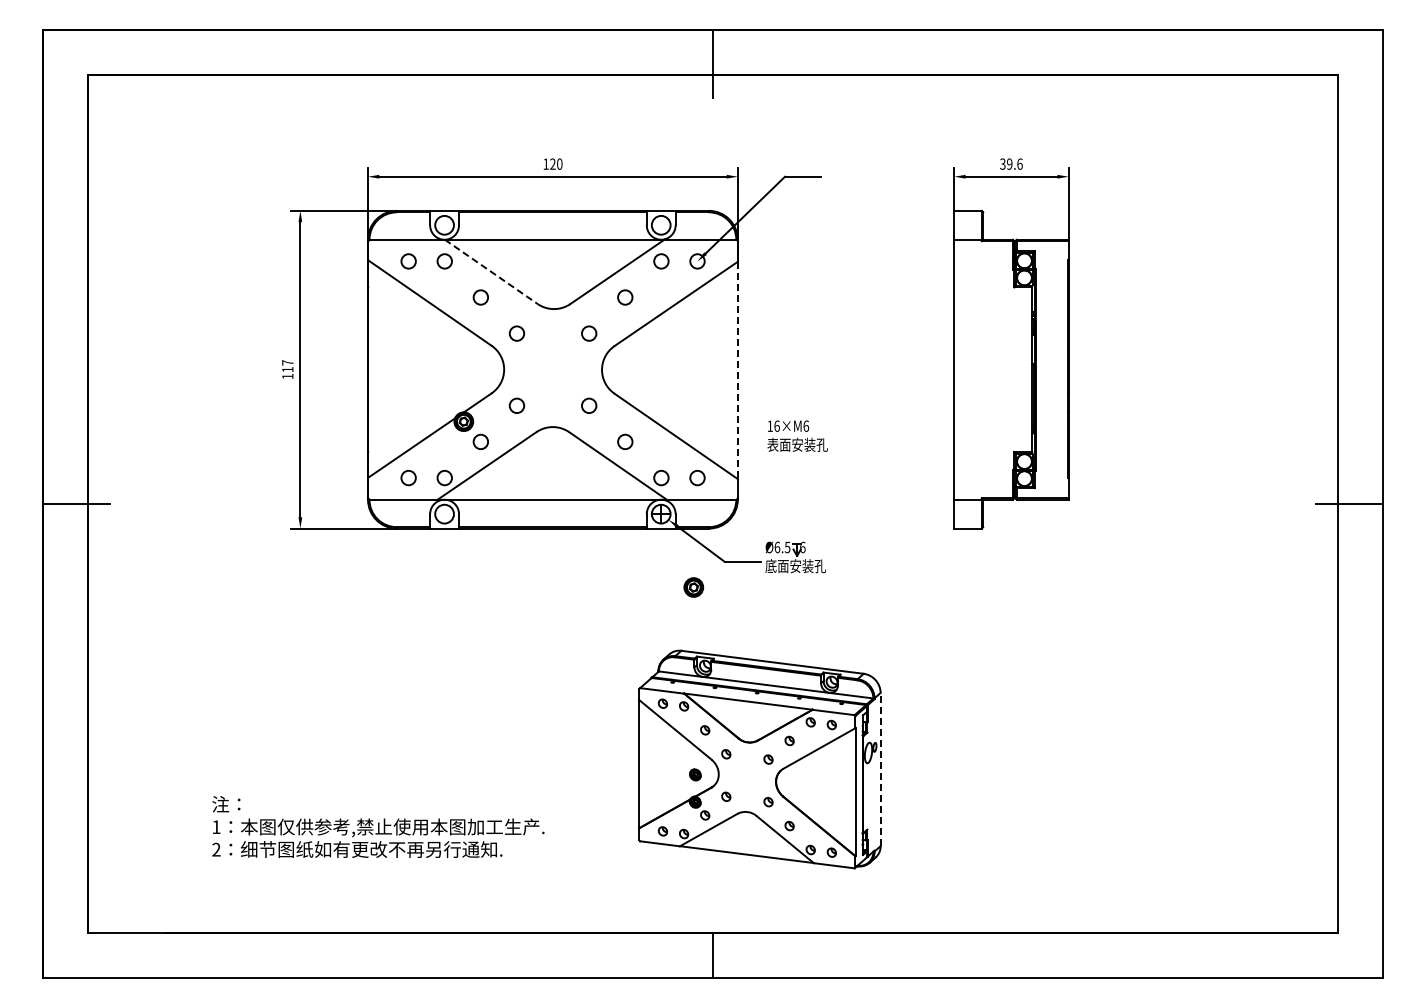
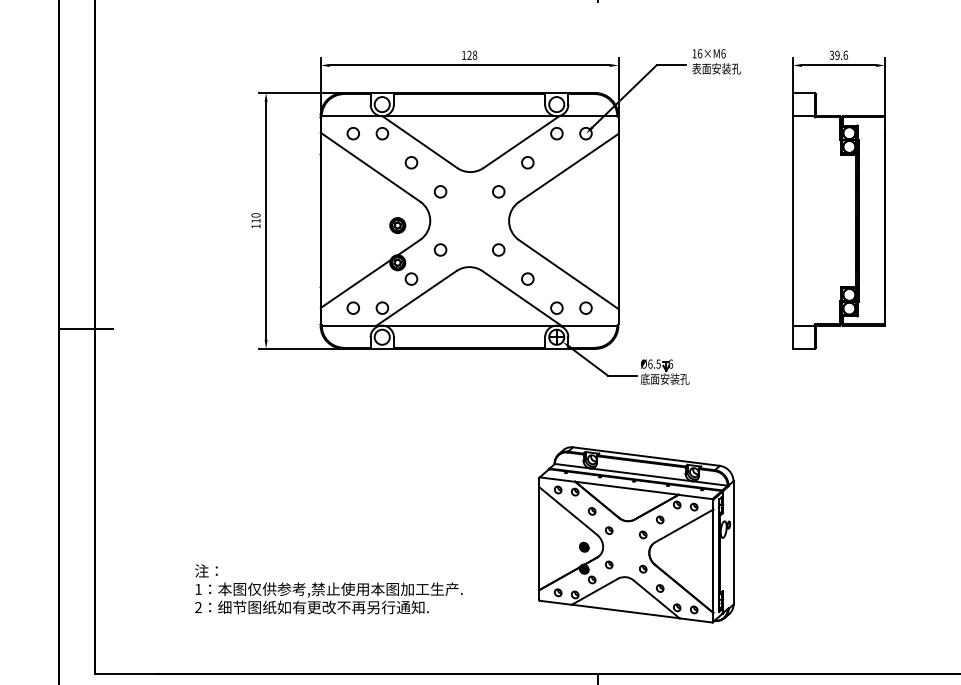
text: (559, 164) -> (474, 55), 120 -> 128
line: (491, 272) -> (420, 142), dashed -> solid
text: (287, 362) -> (255, 215), 117 -> 110
line: (737, 370) -> (618, 221), dashed -> solid
text: (797, 435) -> (716, 61), moved
part: (693, 587) -> (397, 225), moved
line: (880, 769) -> (733, 542), dashed -> solid

